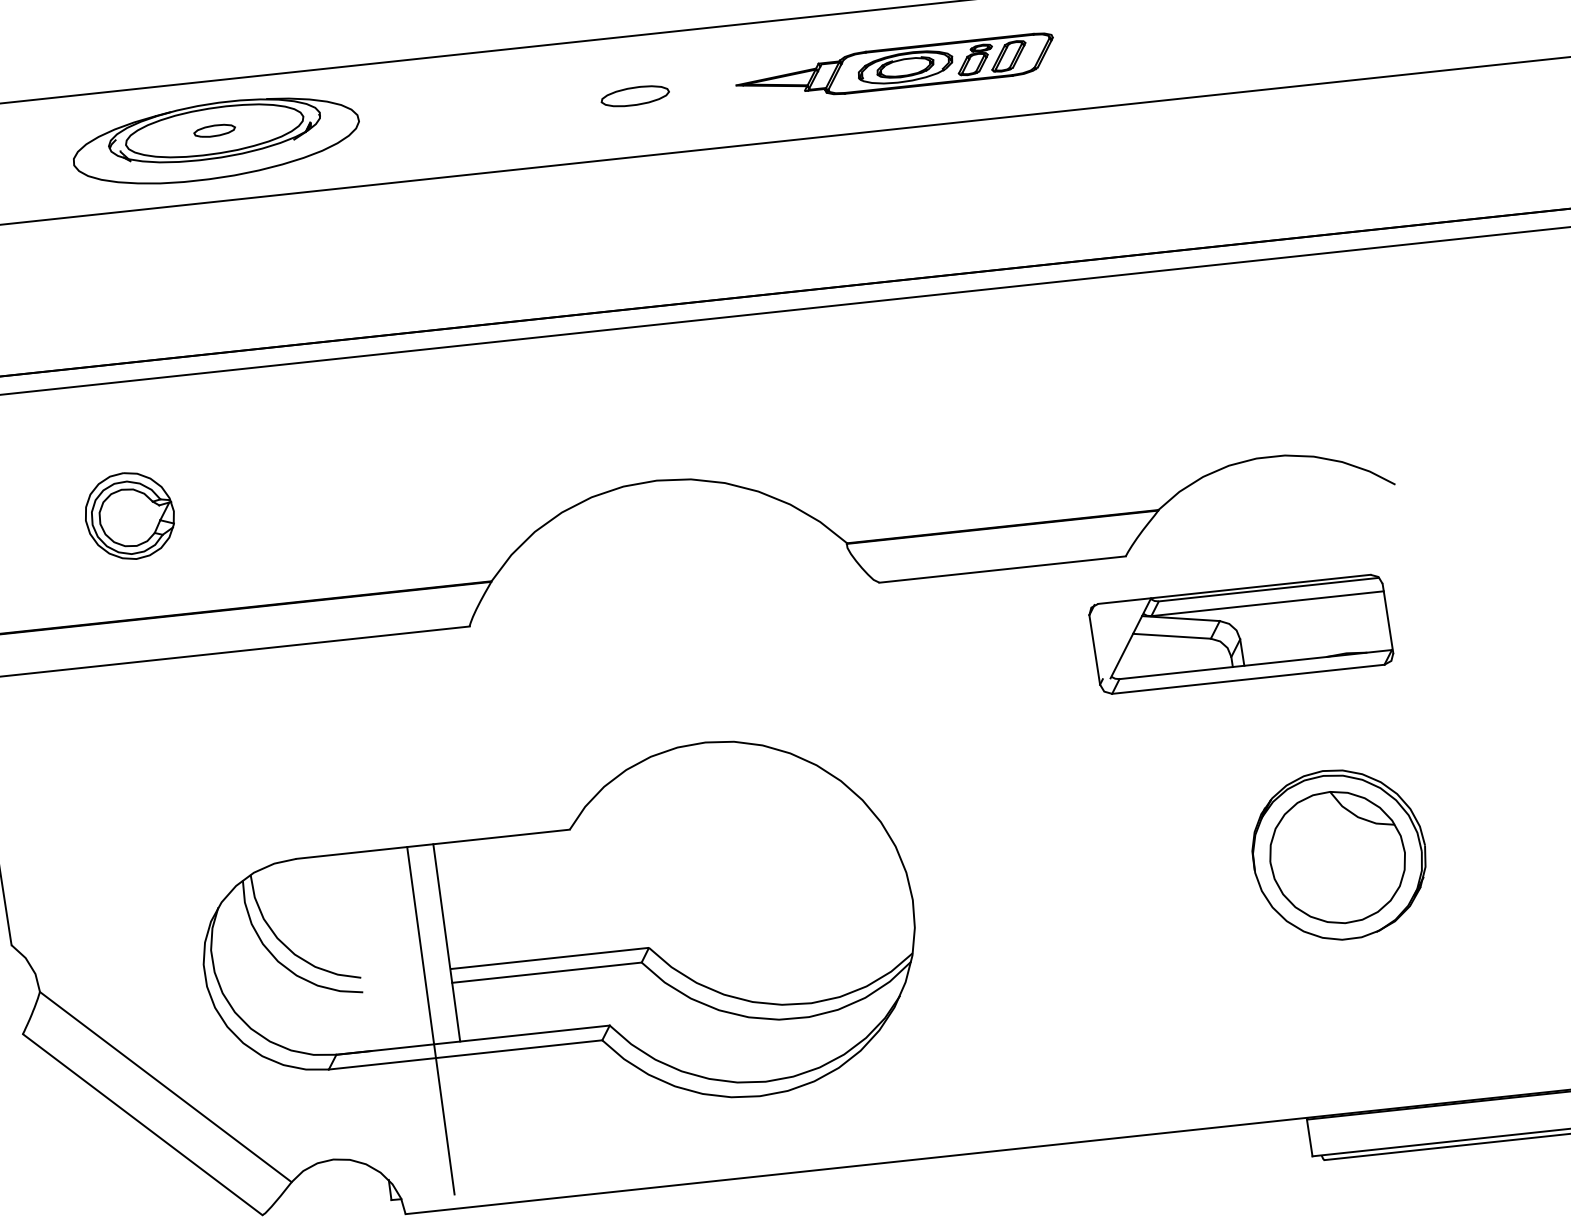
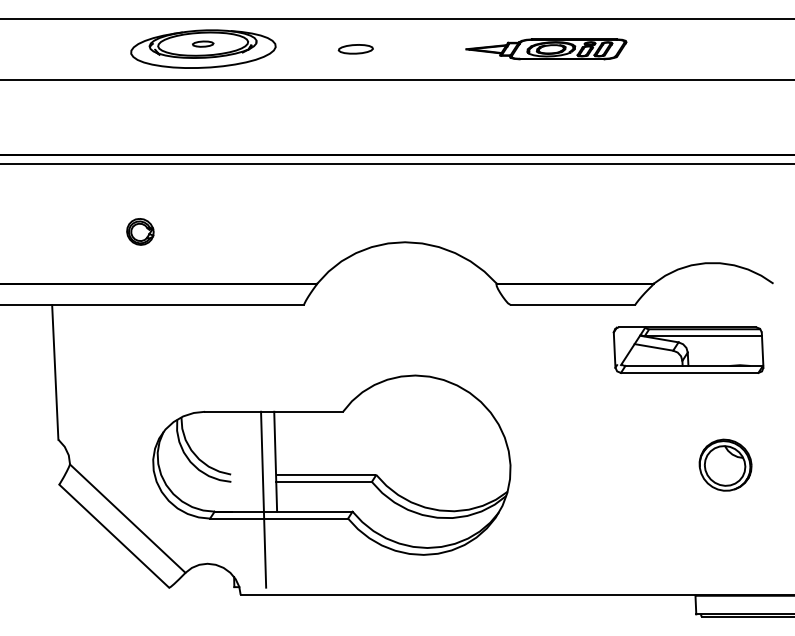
part: (634, 96) -> (355, 49), moved
part: (130, 515) -> (140, 231), size x0.6
part: (1338, 853) -> (725, 464), size x0.6

